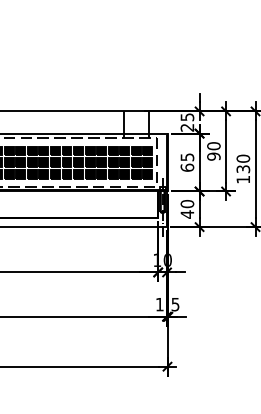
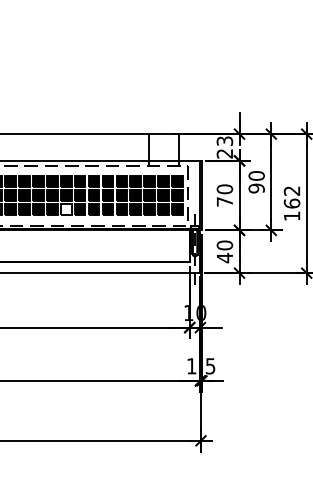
text: (187, 116) -> (224, 140), 25 -> 23
text: (187, 162) -> (224, 195), 65 -> 70
text: (242, 164) -> (291, 197), 130 -> 162
fill: (54, 174) -> (65, 209), removed

